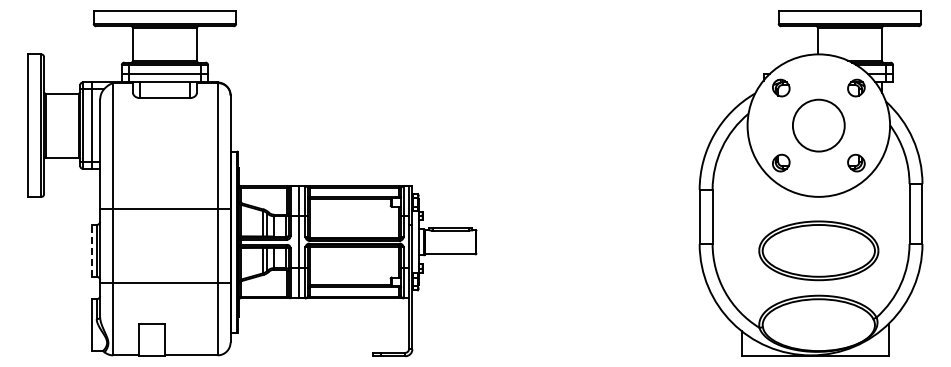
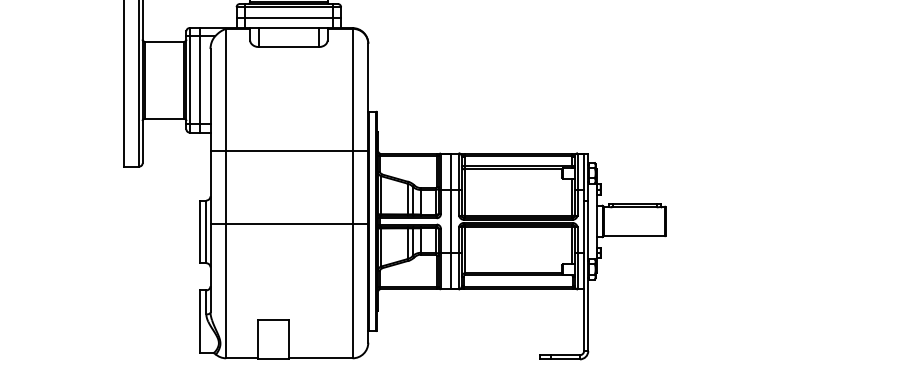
line: (165, 209) -> (289, 151), moved
line: (91, 250) -> (200, 231), dashed -> solid
line: (165, 282) -> (289, 222), moved

